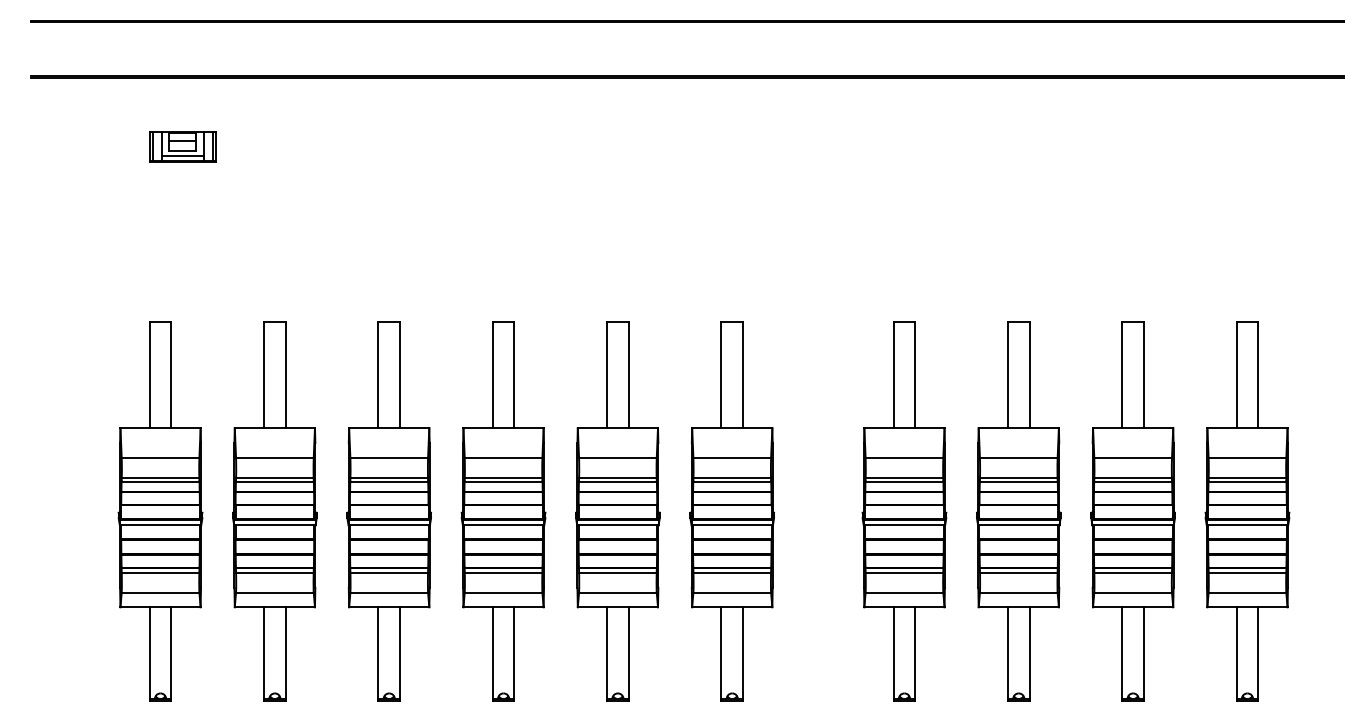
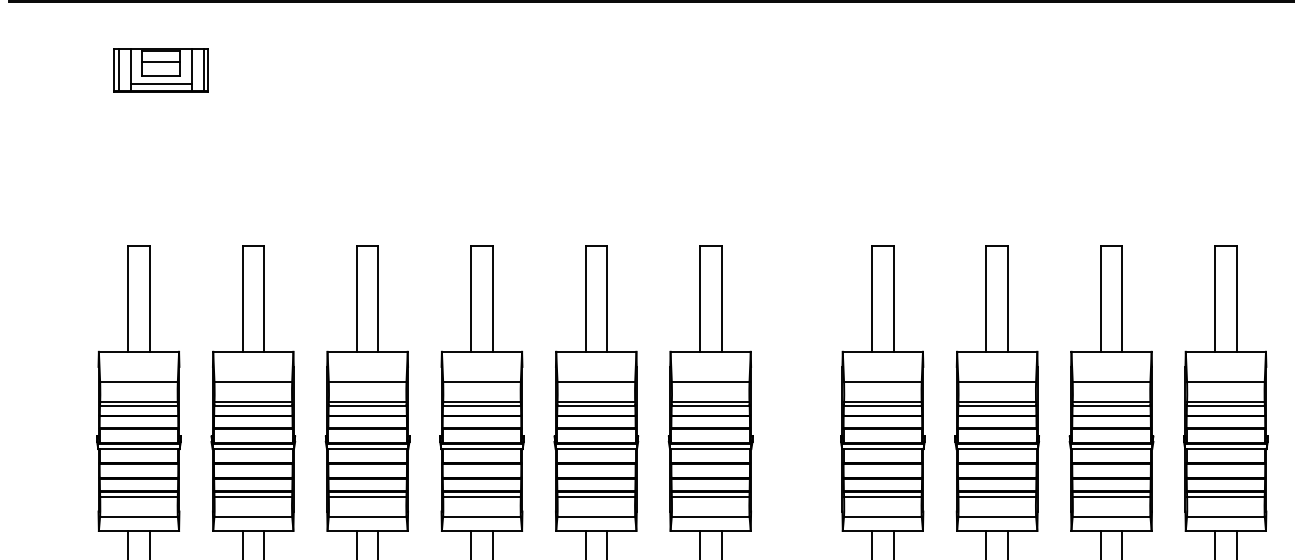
part: (182, 146) -> (160, 70), size x1.43

